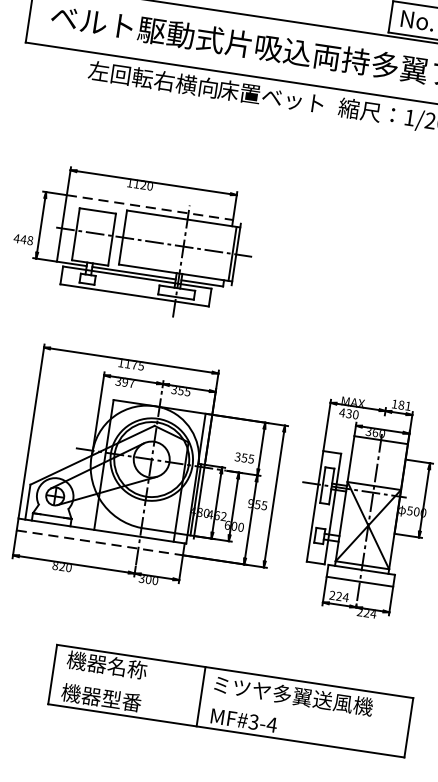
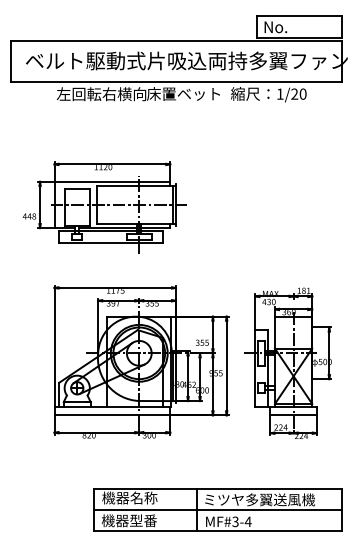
line: (150, 207) -> (112, 181), dashed -> solid
line: (99, 543) -> (112, 415), dashed -> solid
line: (230, 700) -> (217, 509), added

